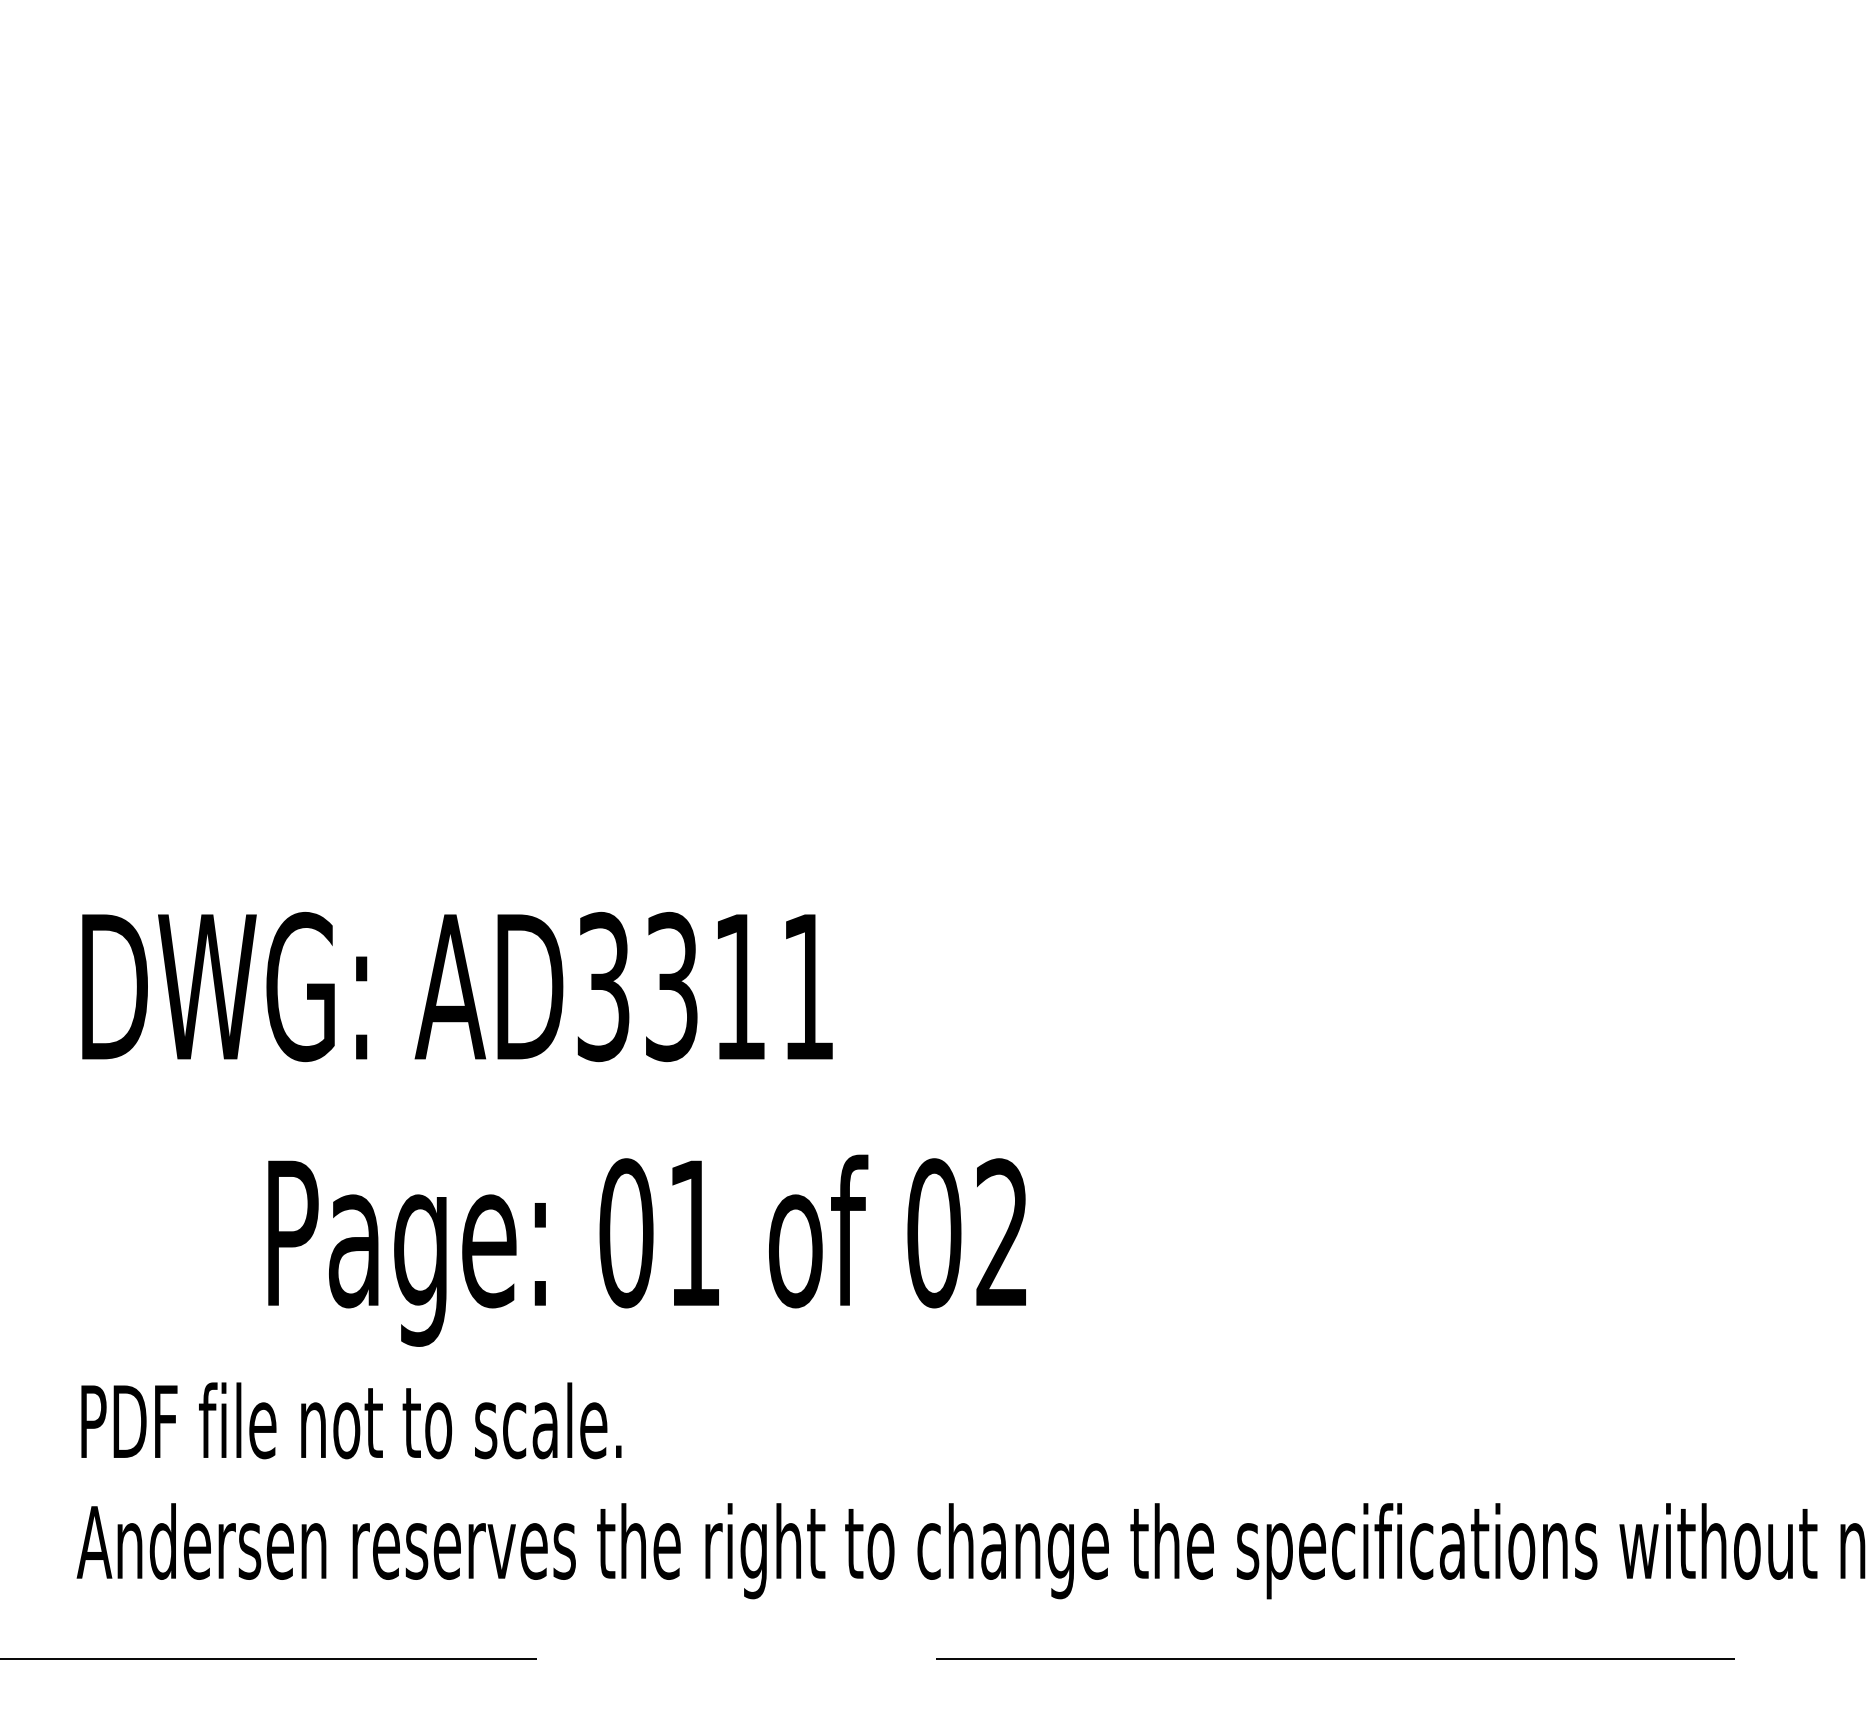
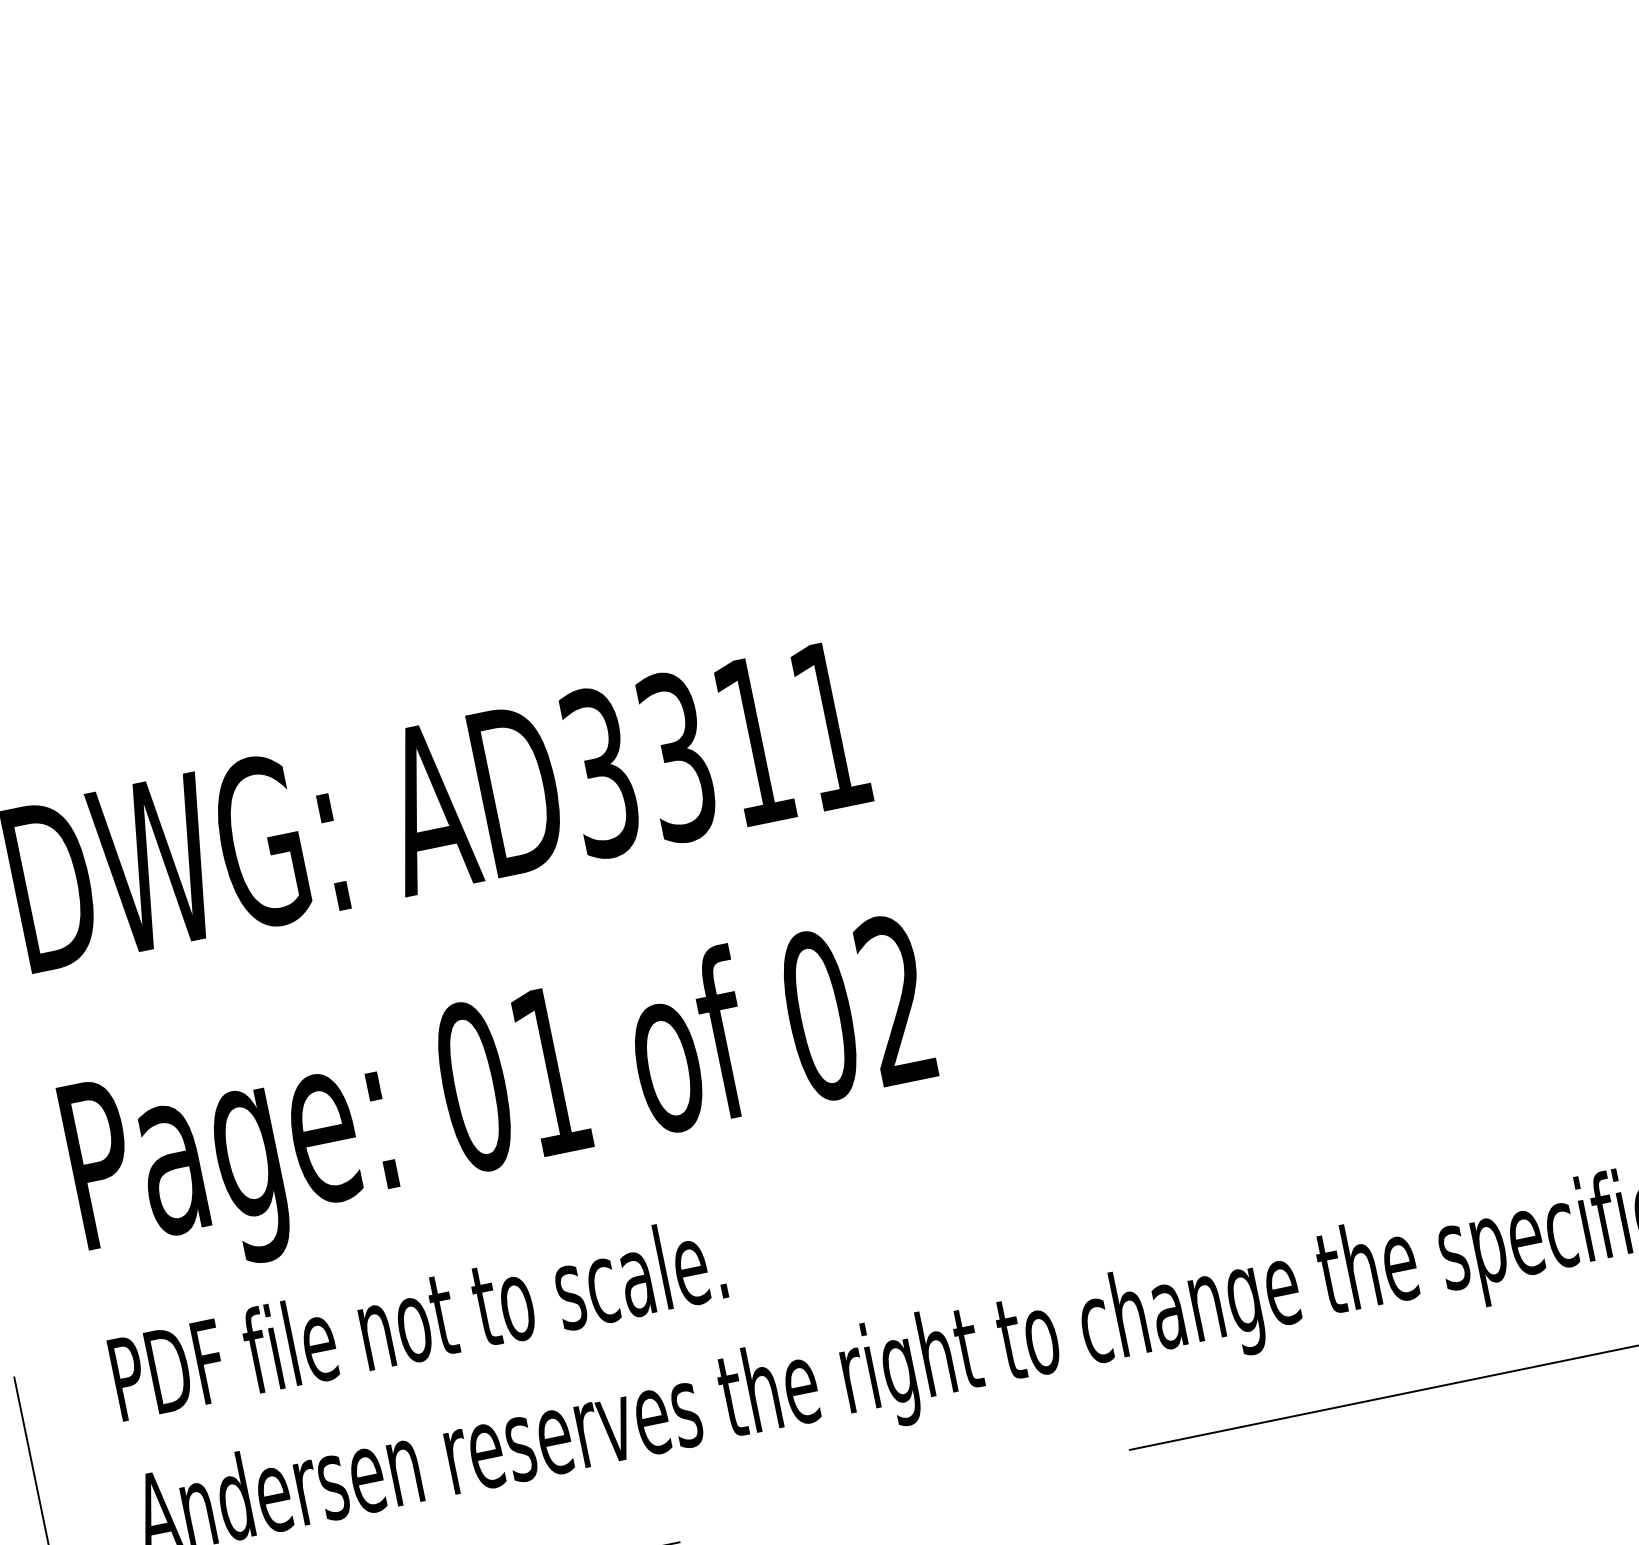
text: (646, 1250) -> (500, 1101), moved

